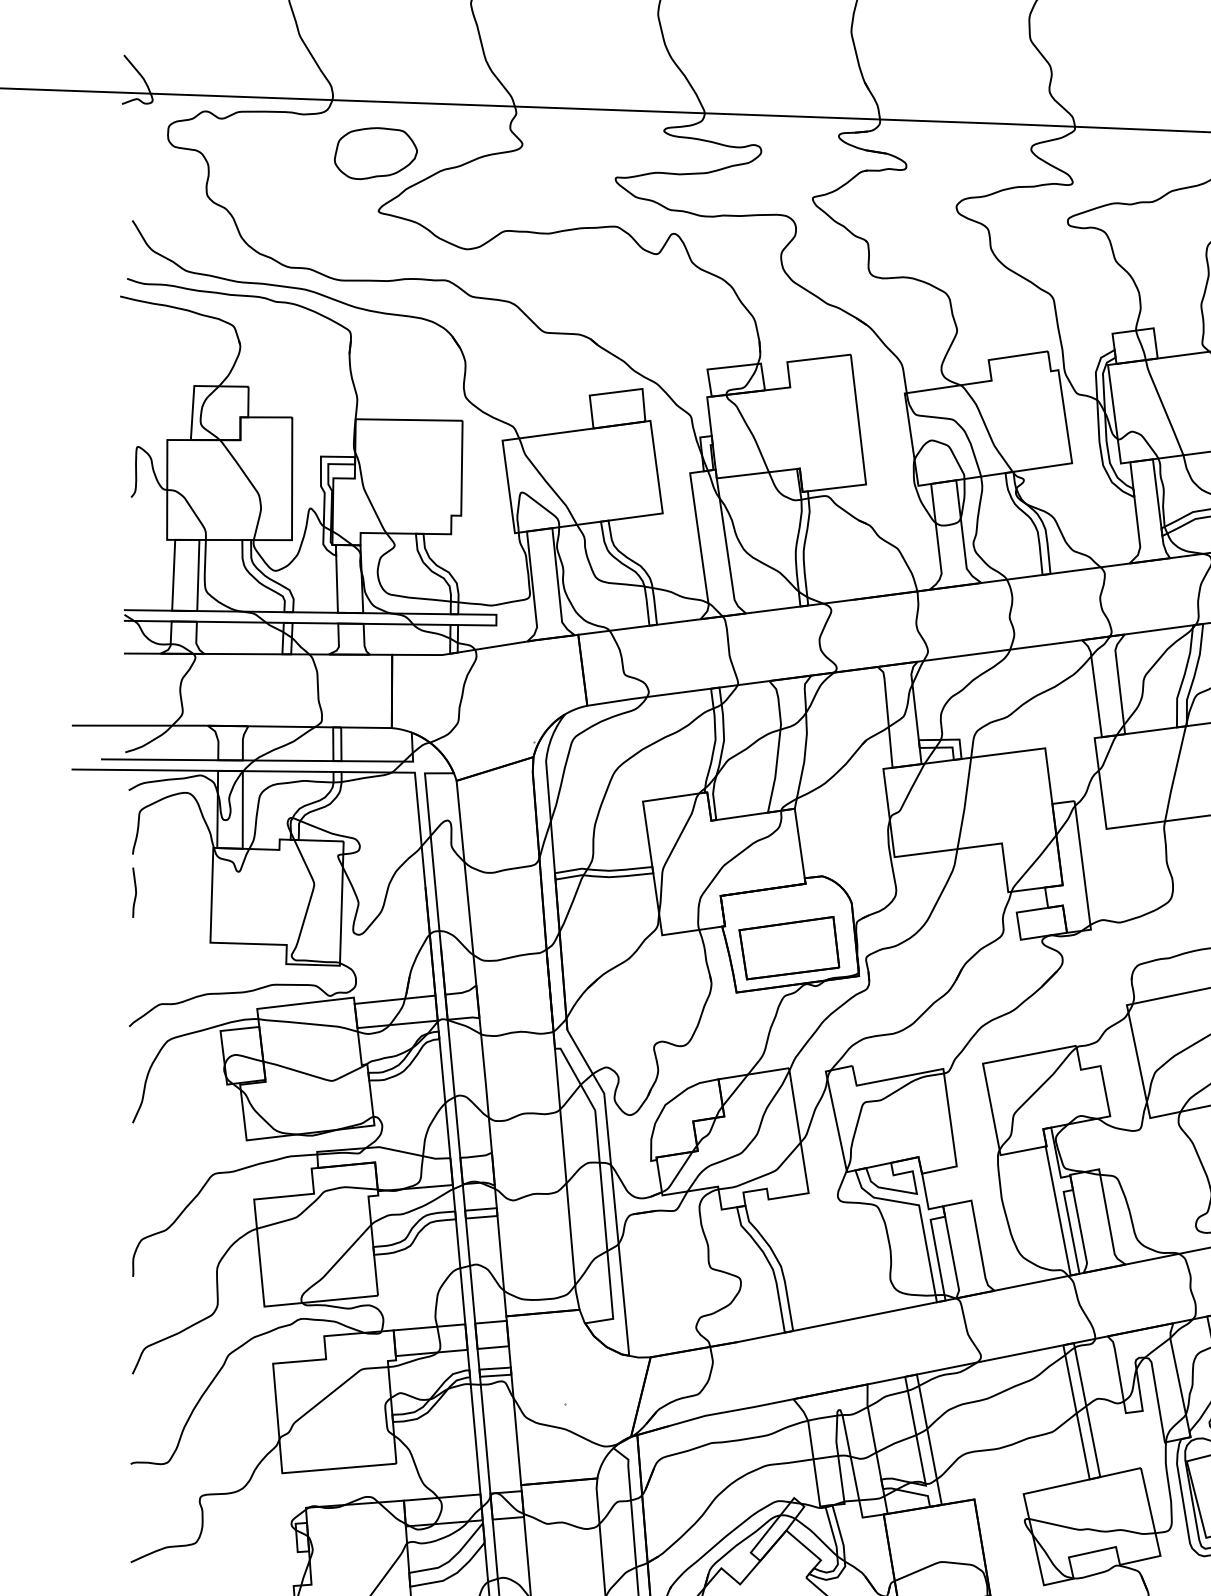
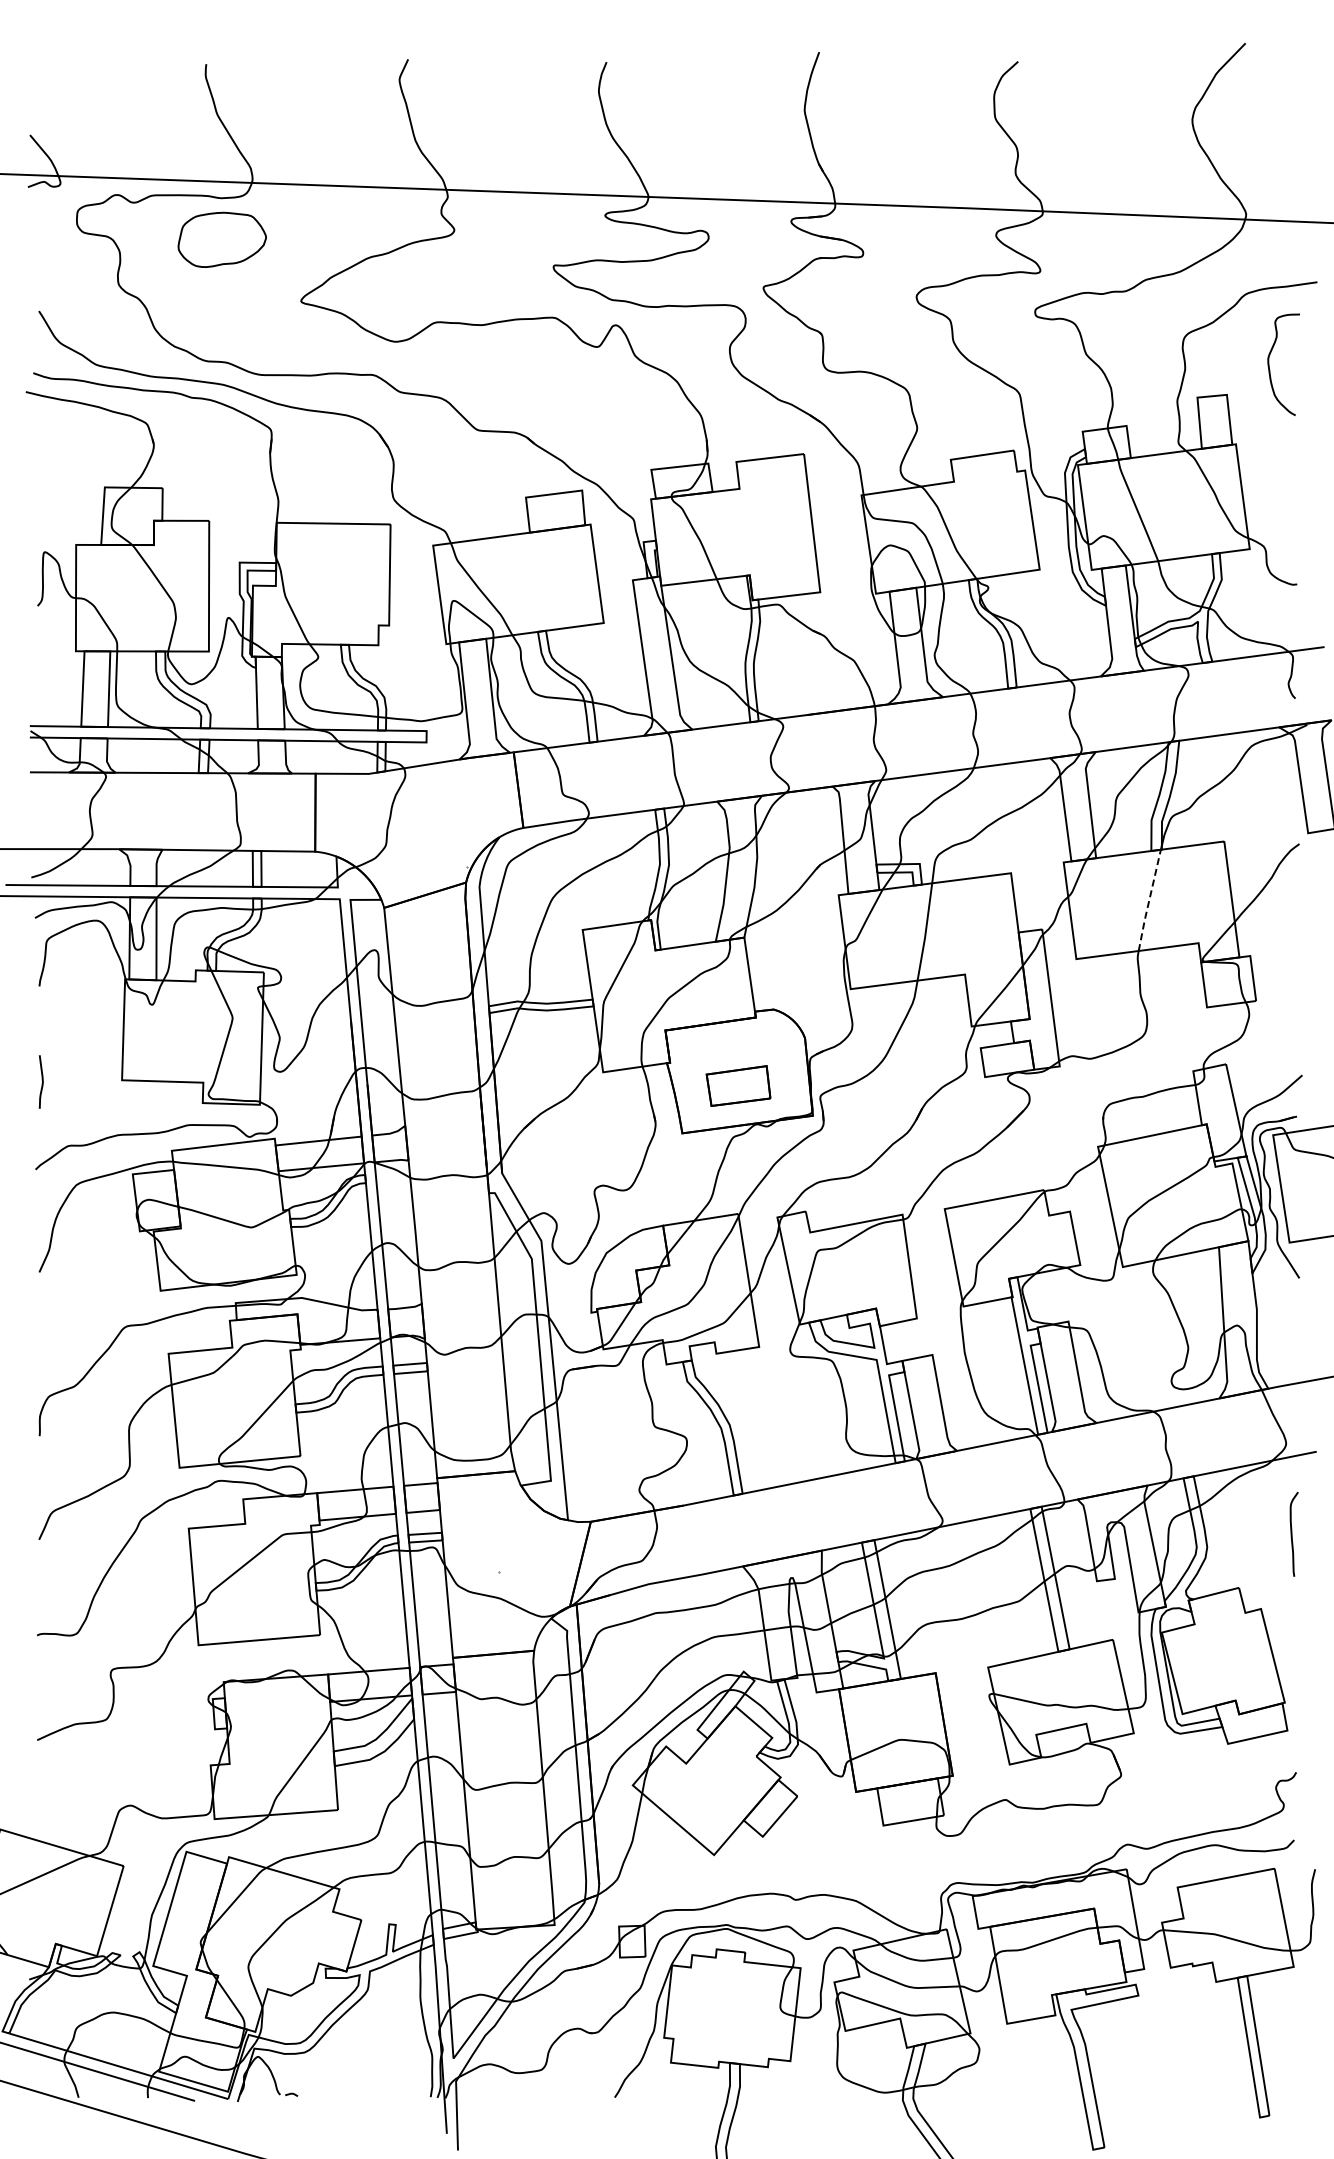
part: (375, 153) -> (221, 239), moved
line: (1175, 773) -> (1149, 900), solid -> dashed
curve: (134, 891) -> (41, 1080), moved
part: (789, 947) -> (738, 1085), size x0.6

